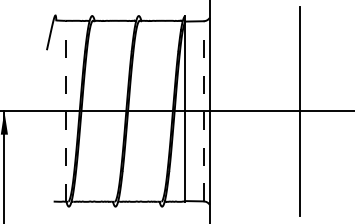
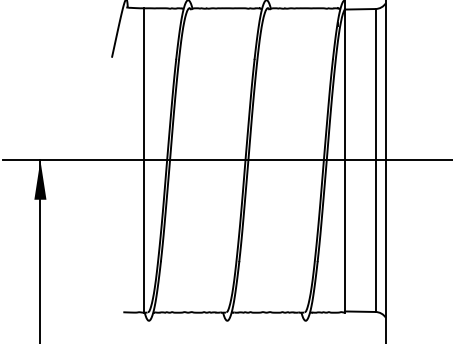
line: (65, 110) -> (143, 159), dashed -> solid
line: (203, 110) -> (375, 159), dashed -> solid

